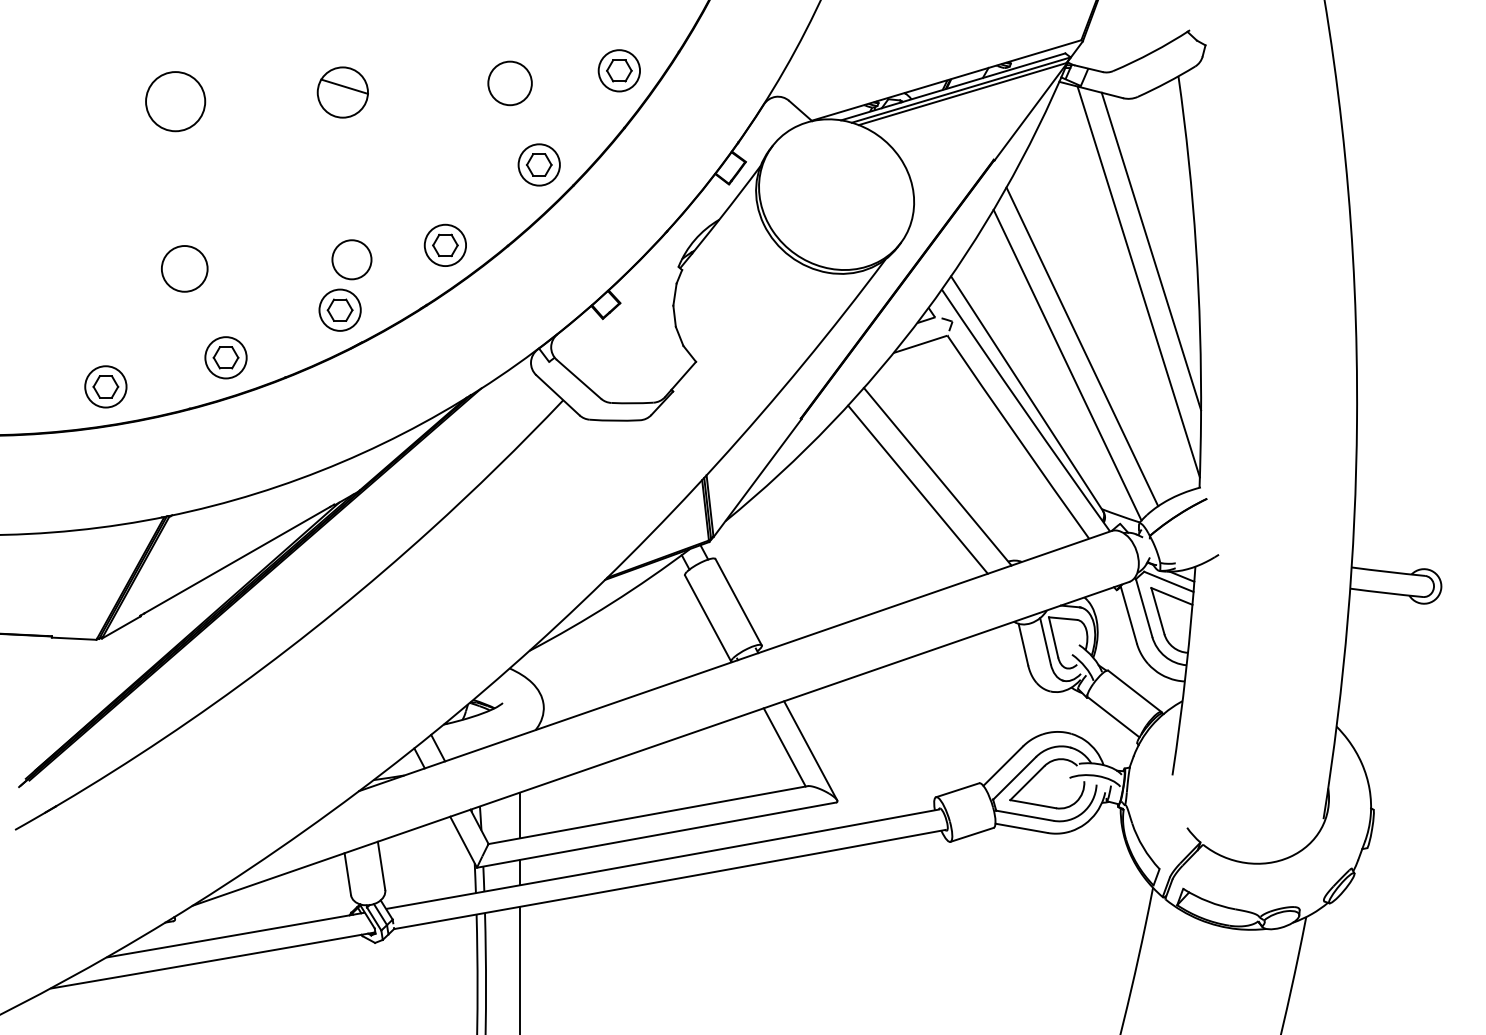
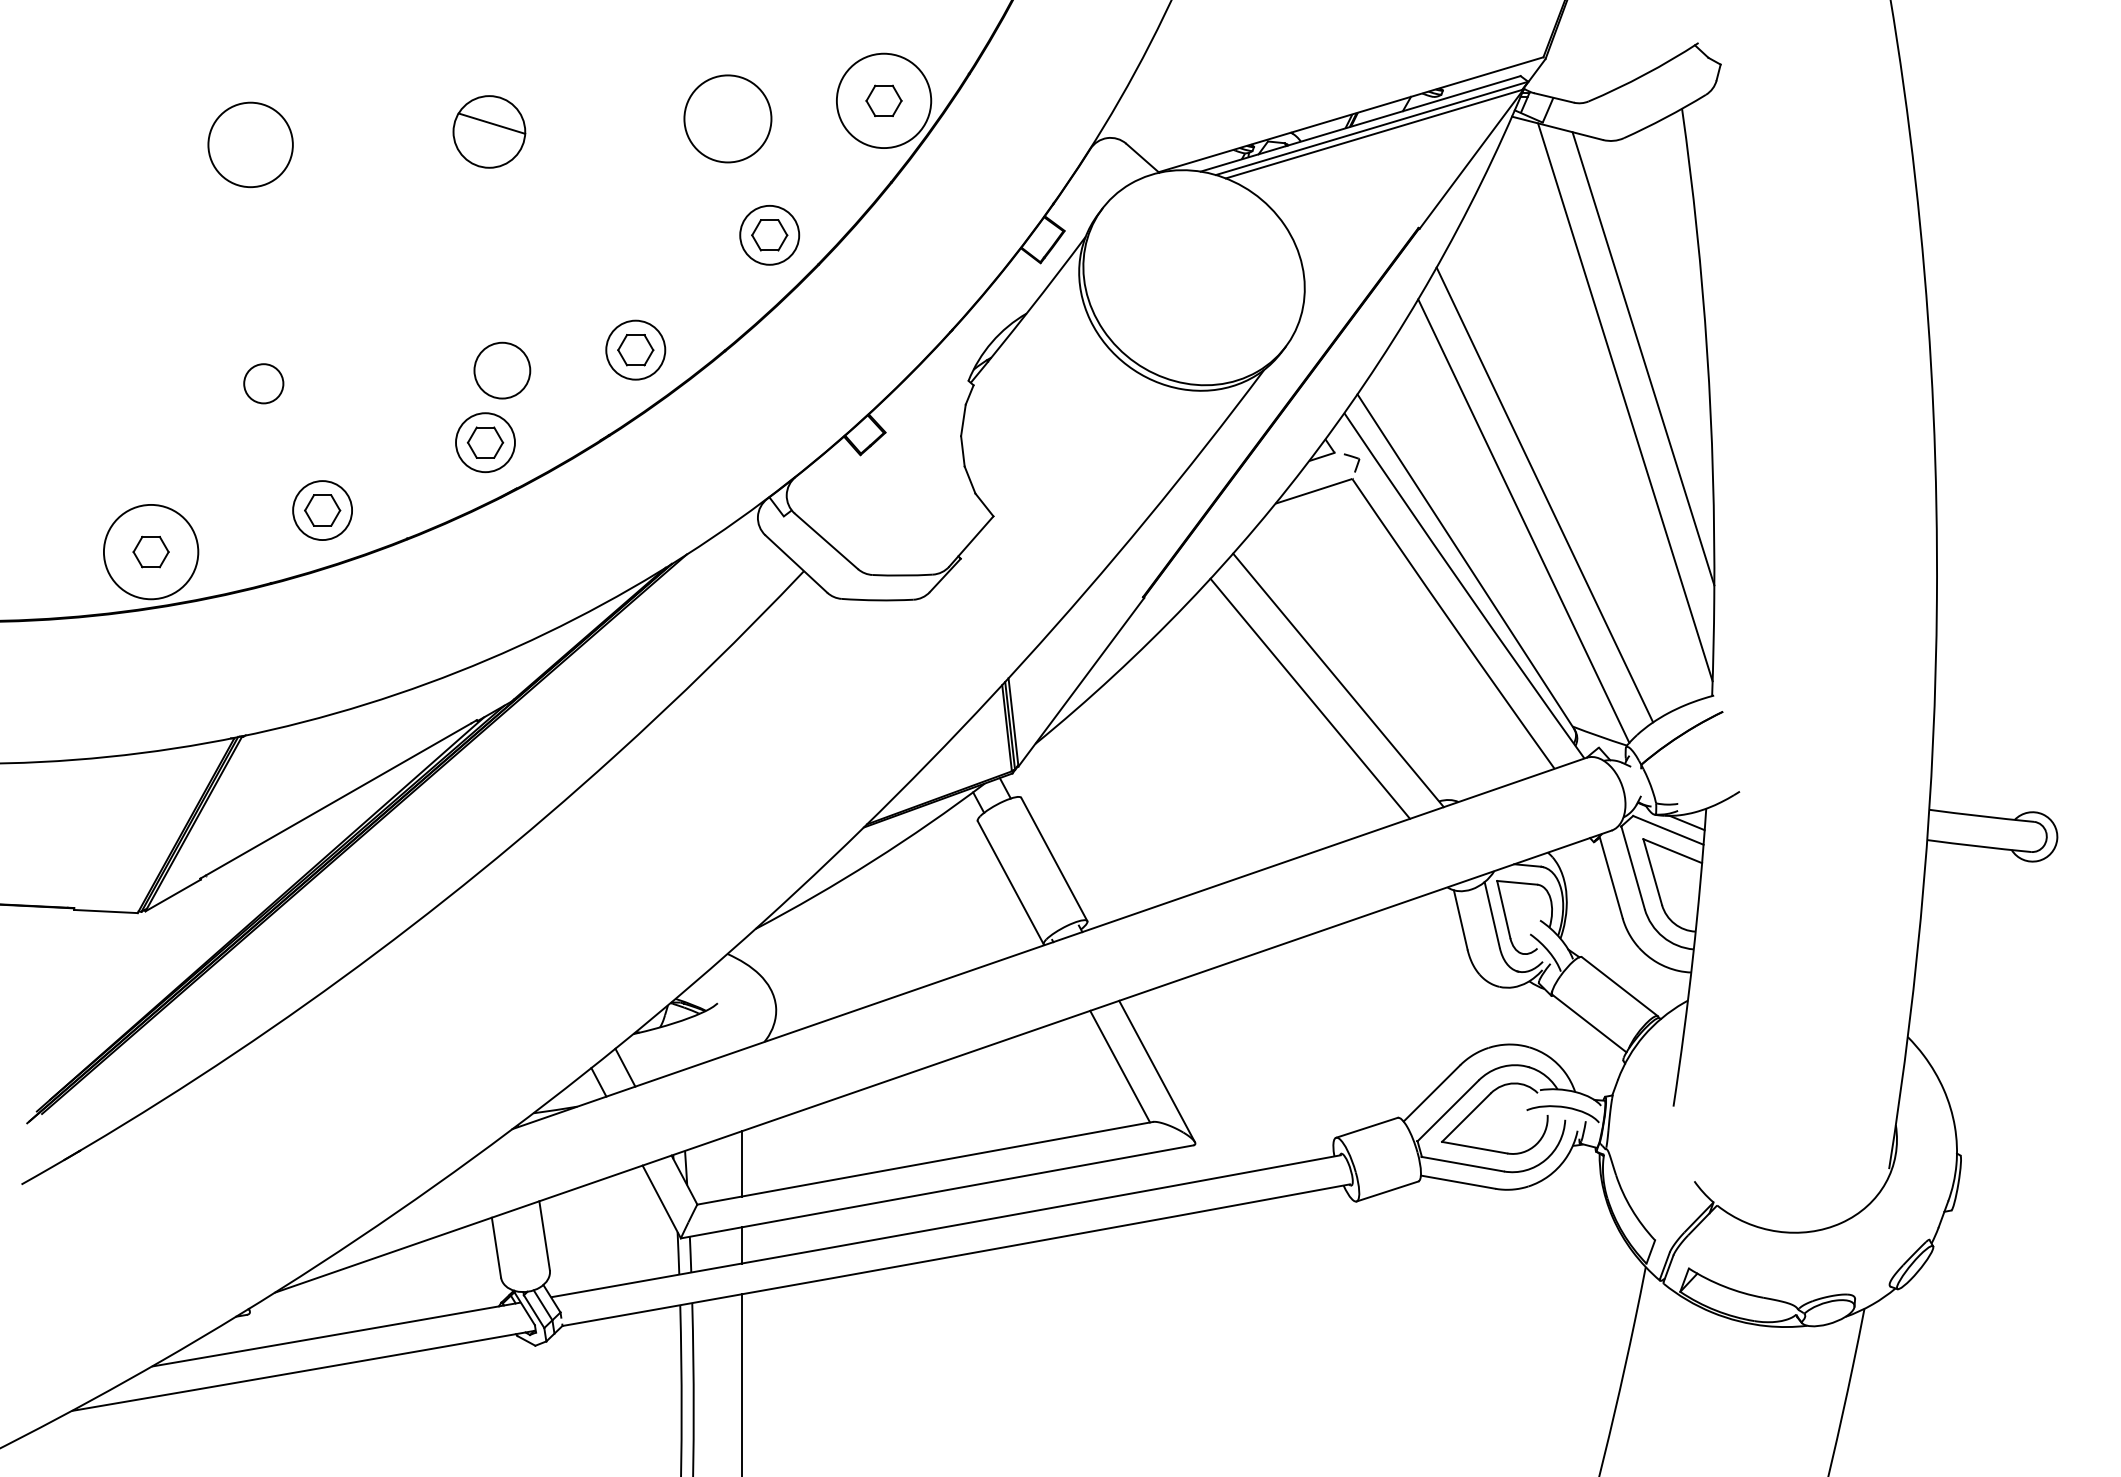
circle: (618, 70) -> (883, 100), size x1.6
circle: (510, 83) -> (728, 118), size x1.4
circle: (184, 268) -> (263, 383), size x0.6
circle: (105, 386) -> (150, 551), size x1.6

